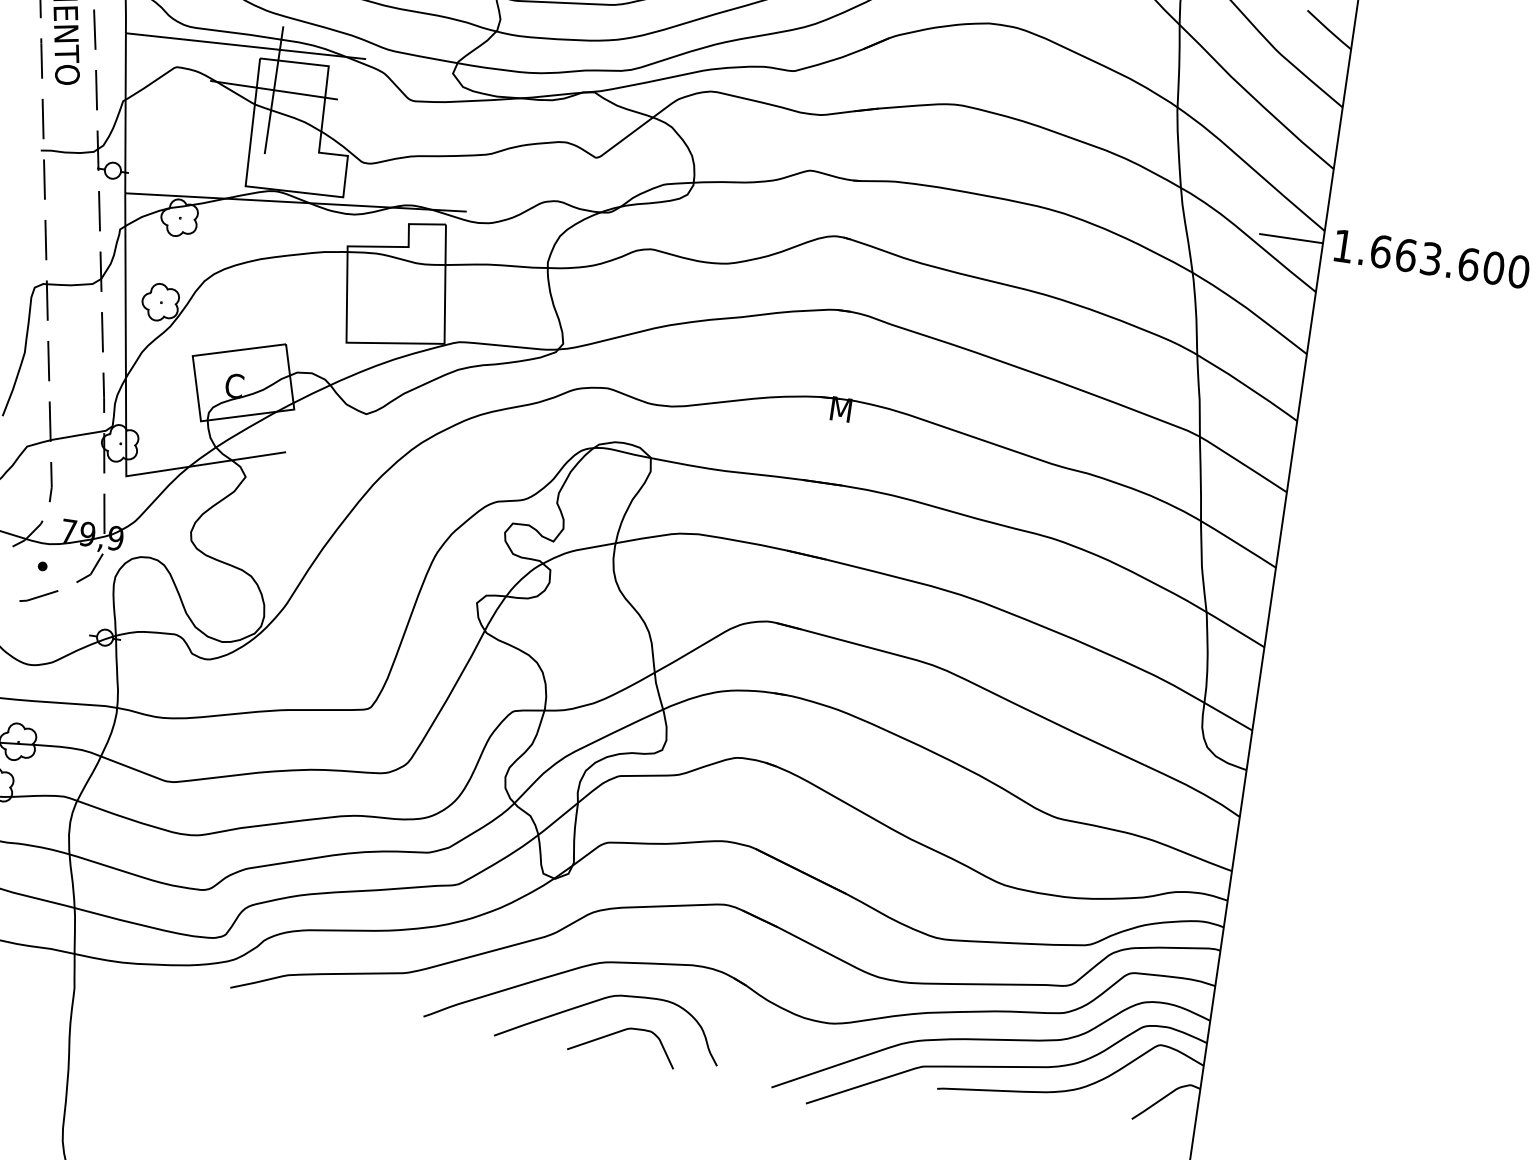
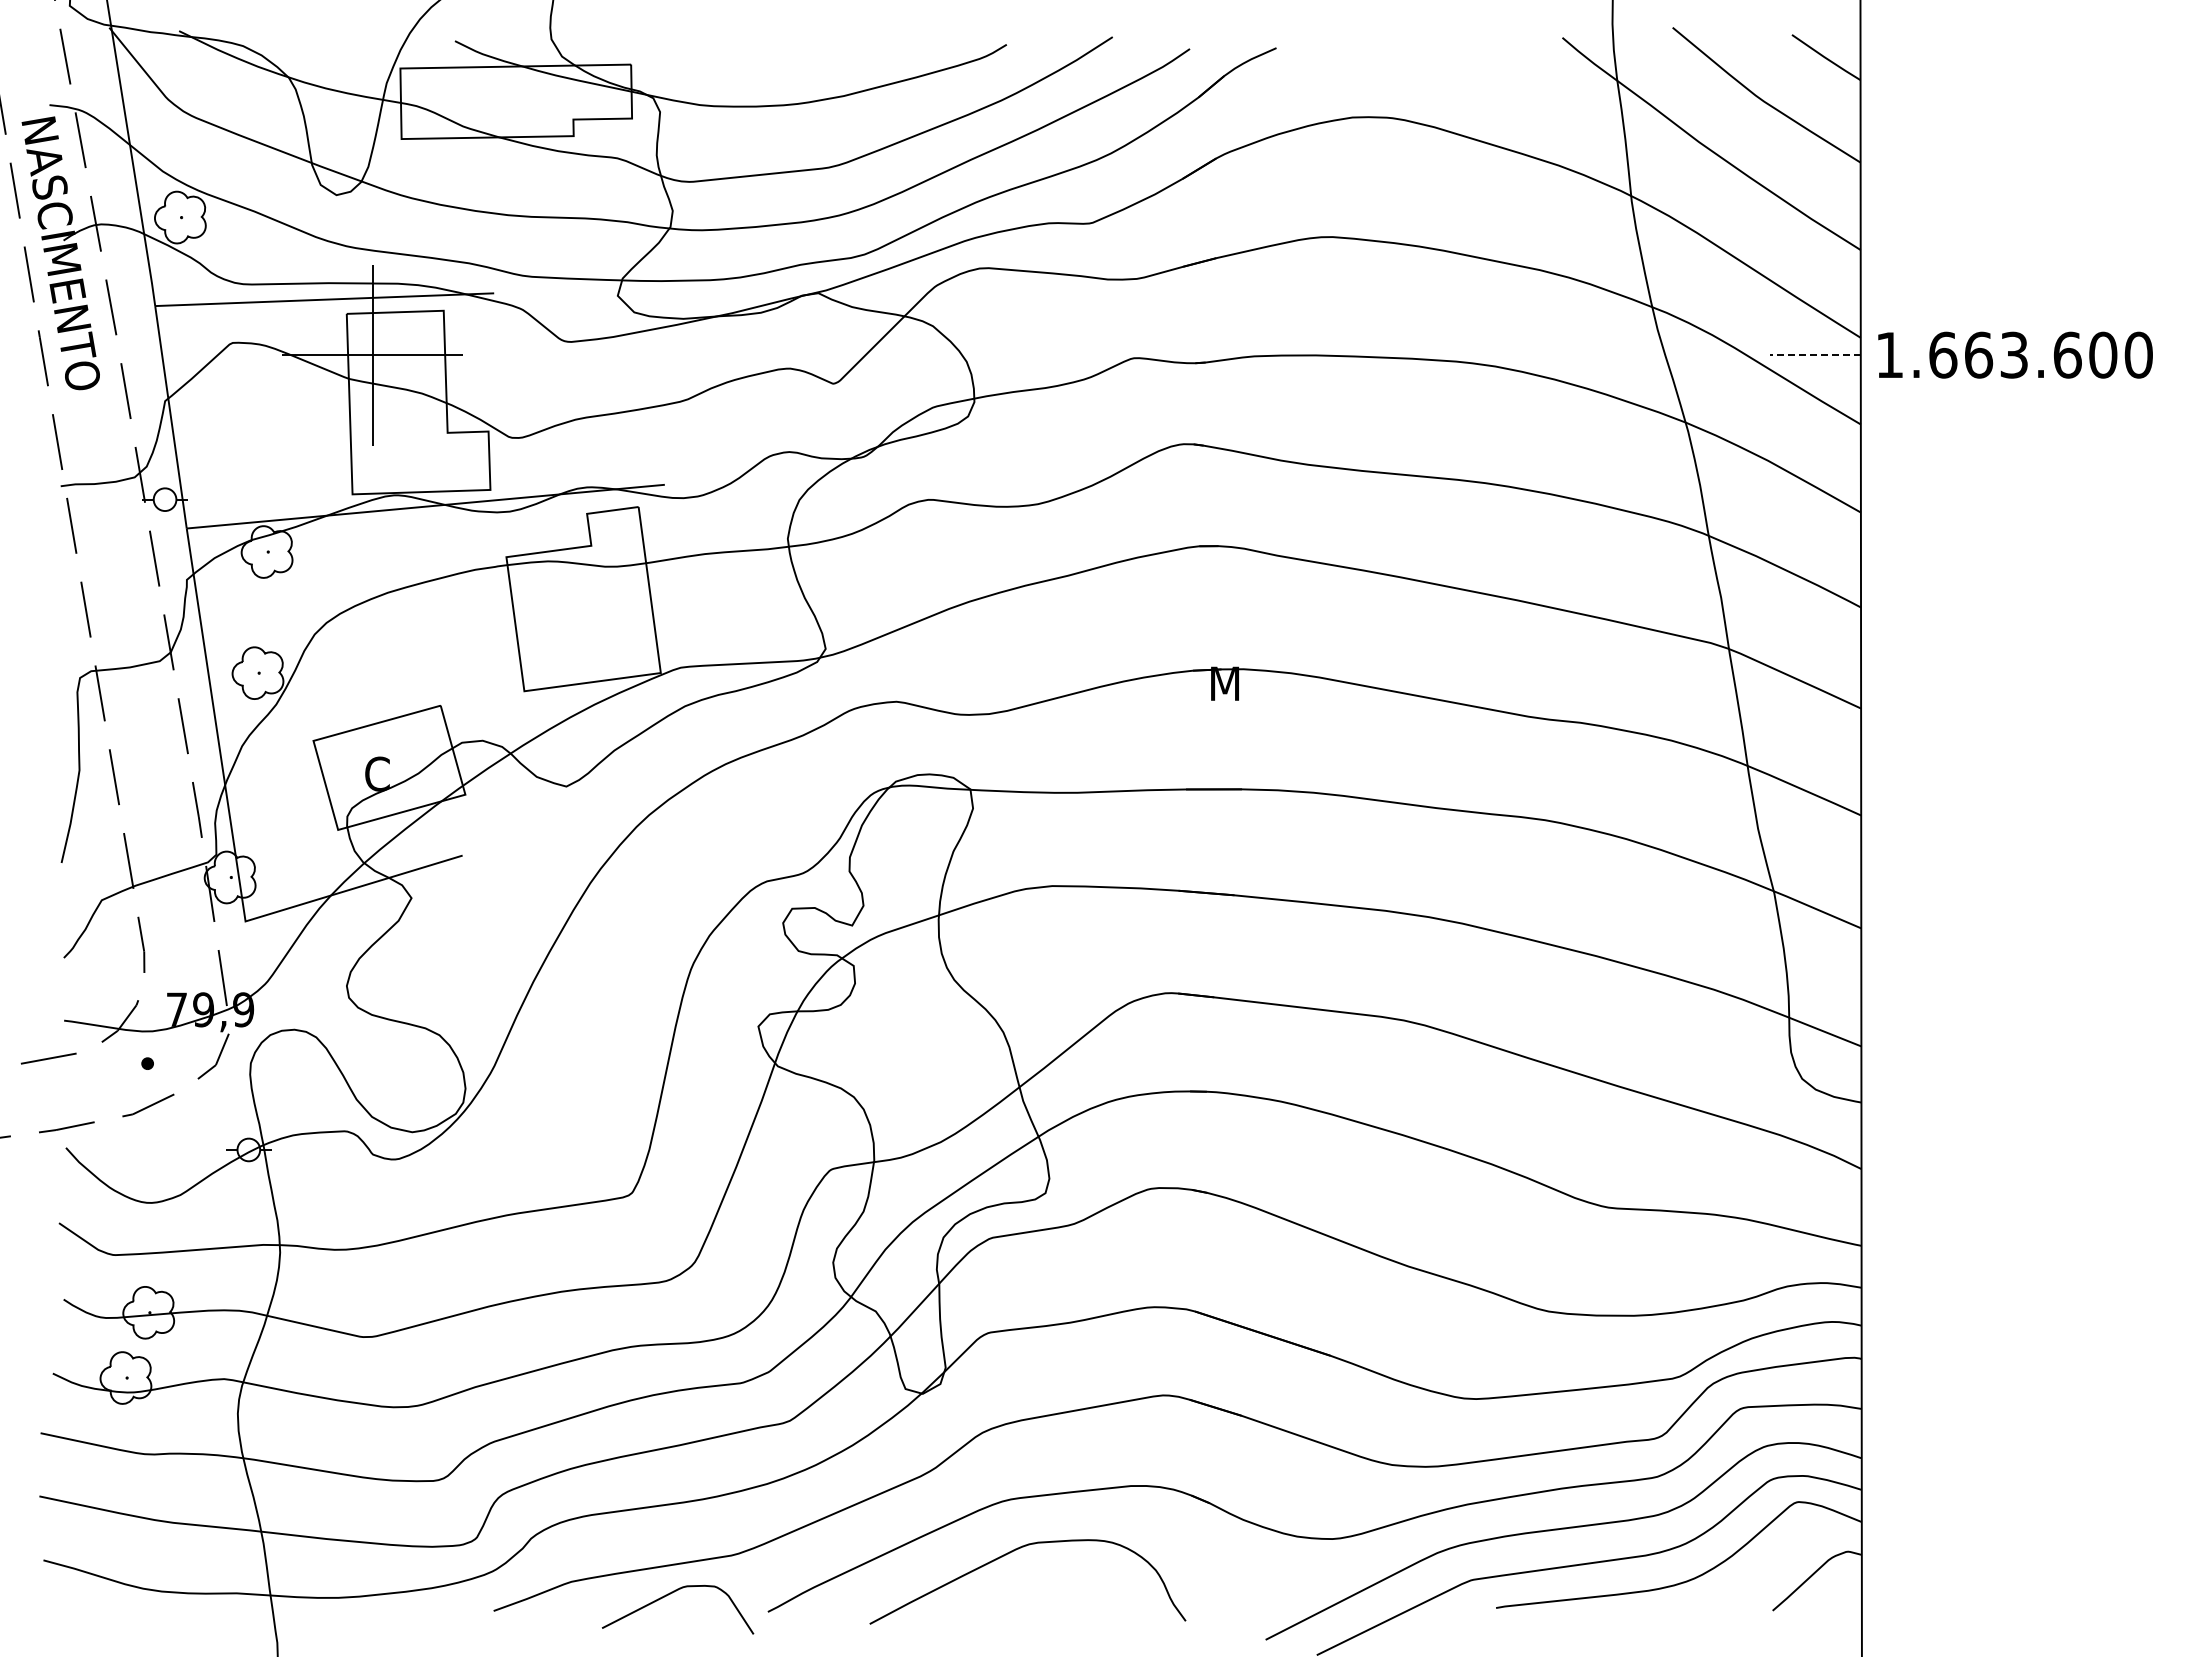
line: (1290, 238) -> (1814, 355), solid -> dashed
curve: (618, 1032) -> (670, 1594), moved

